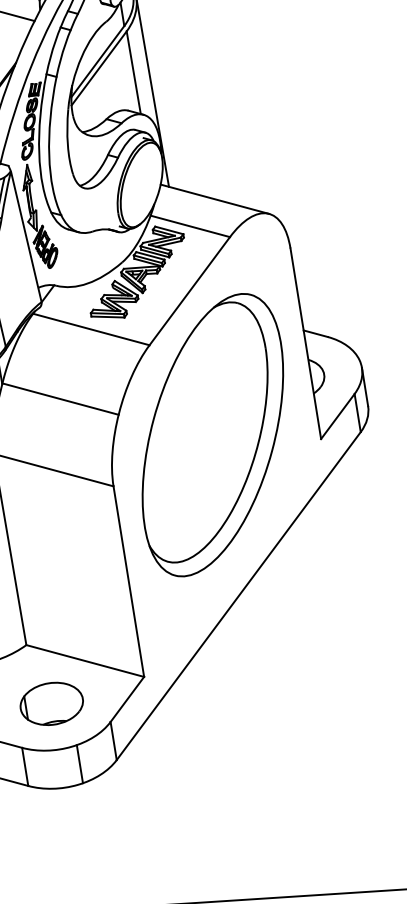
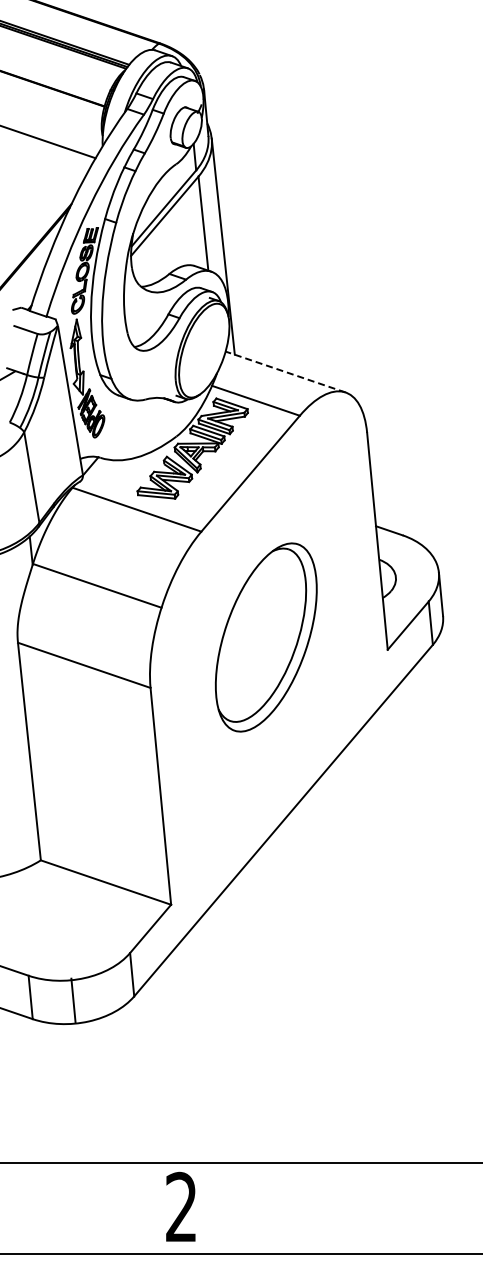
line: (214, 198) -> (285, 371), solid -> dashed
part: (213, 435) -> (266, 637), size x0.6
part: (51, 703) -> (64, 927), removed
line: (79, 764) -> (73, 1000), moved

